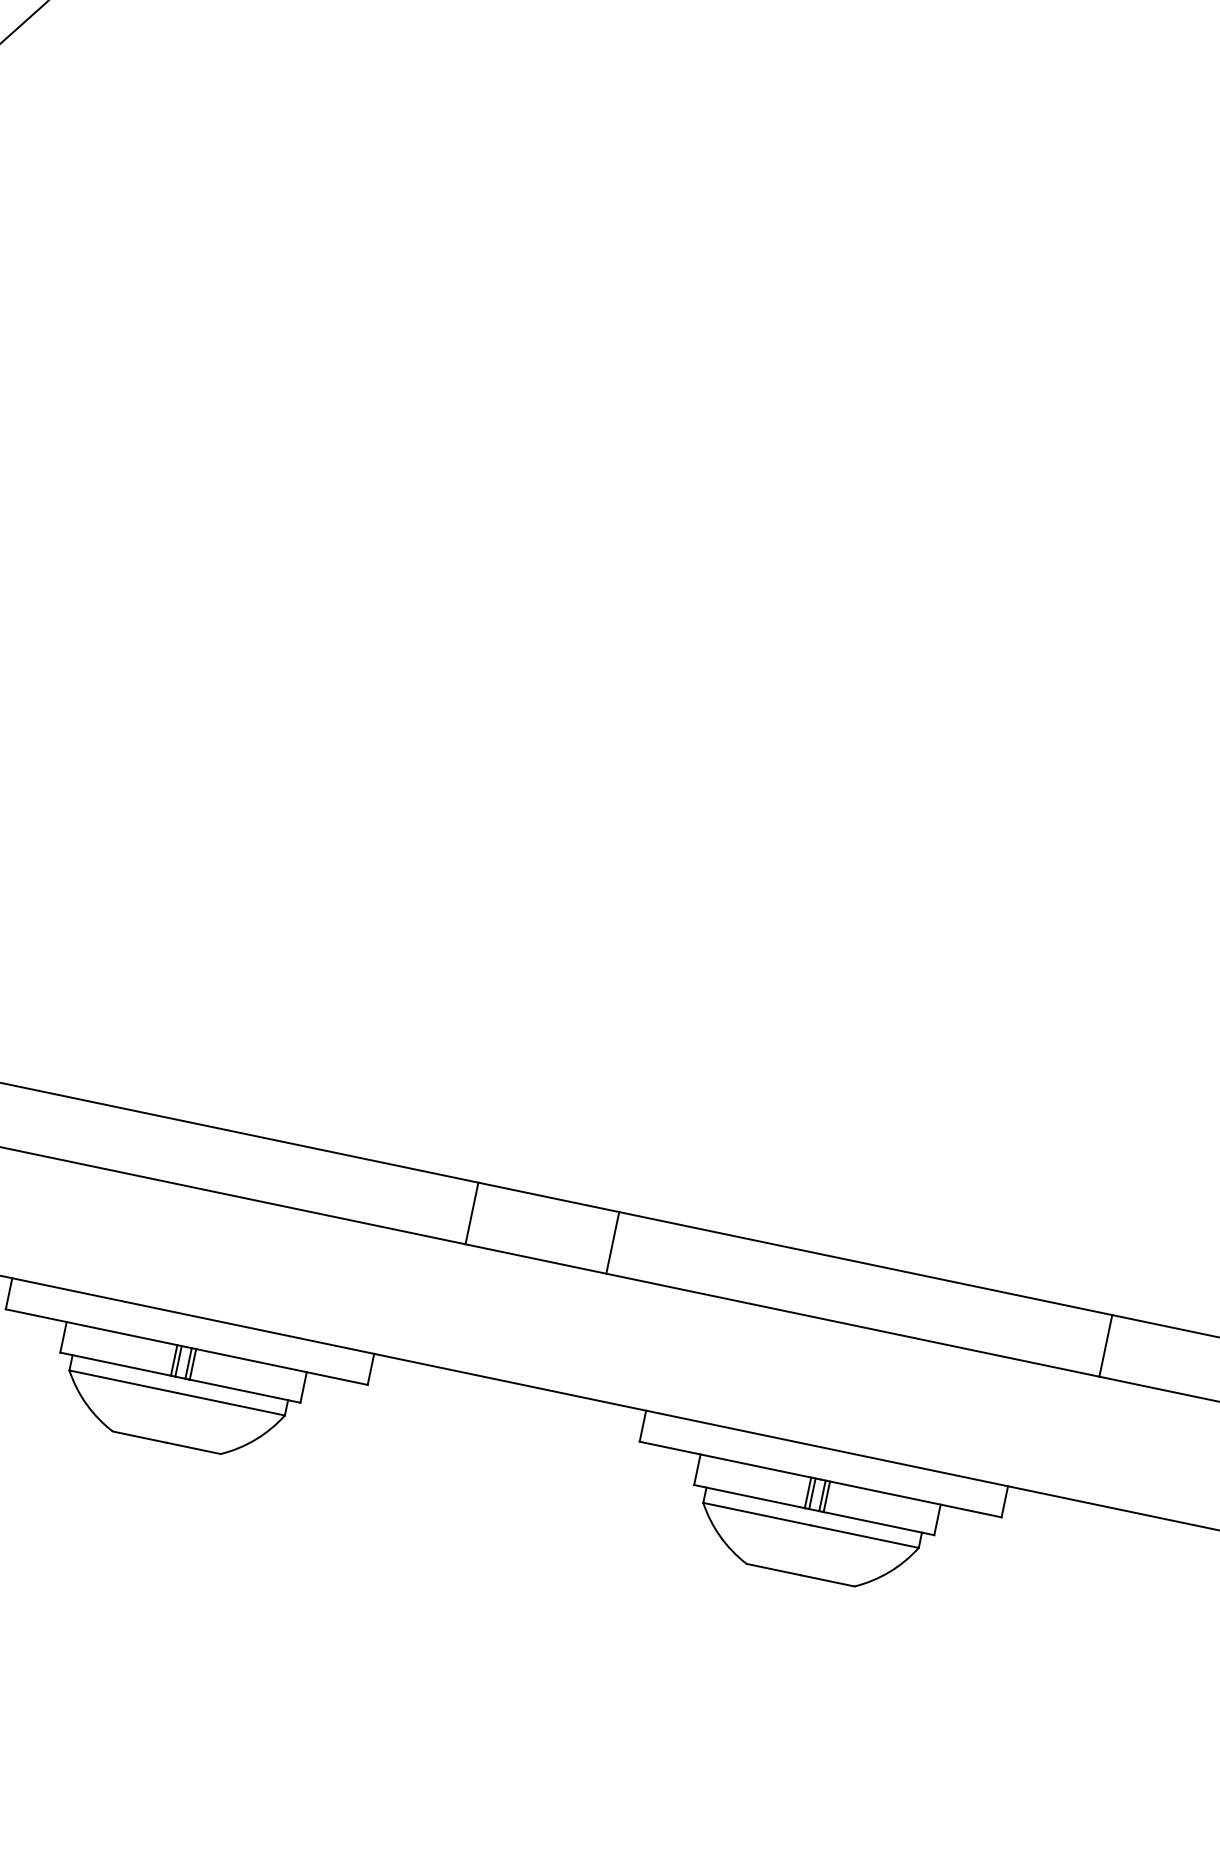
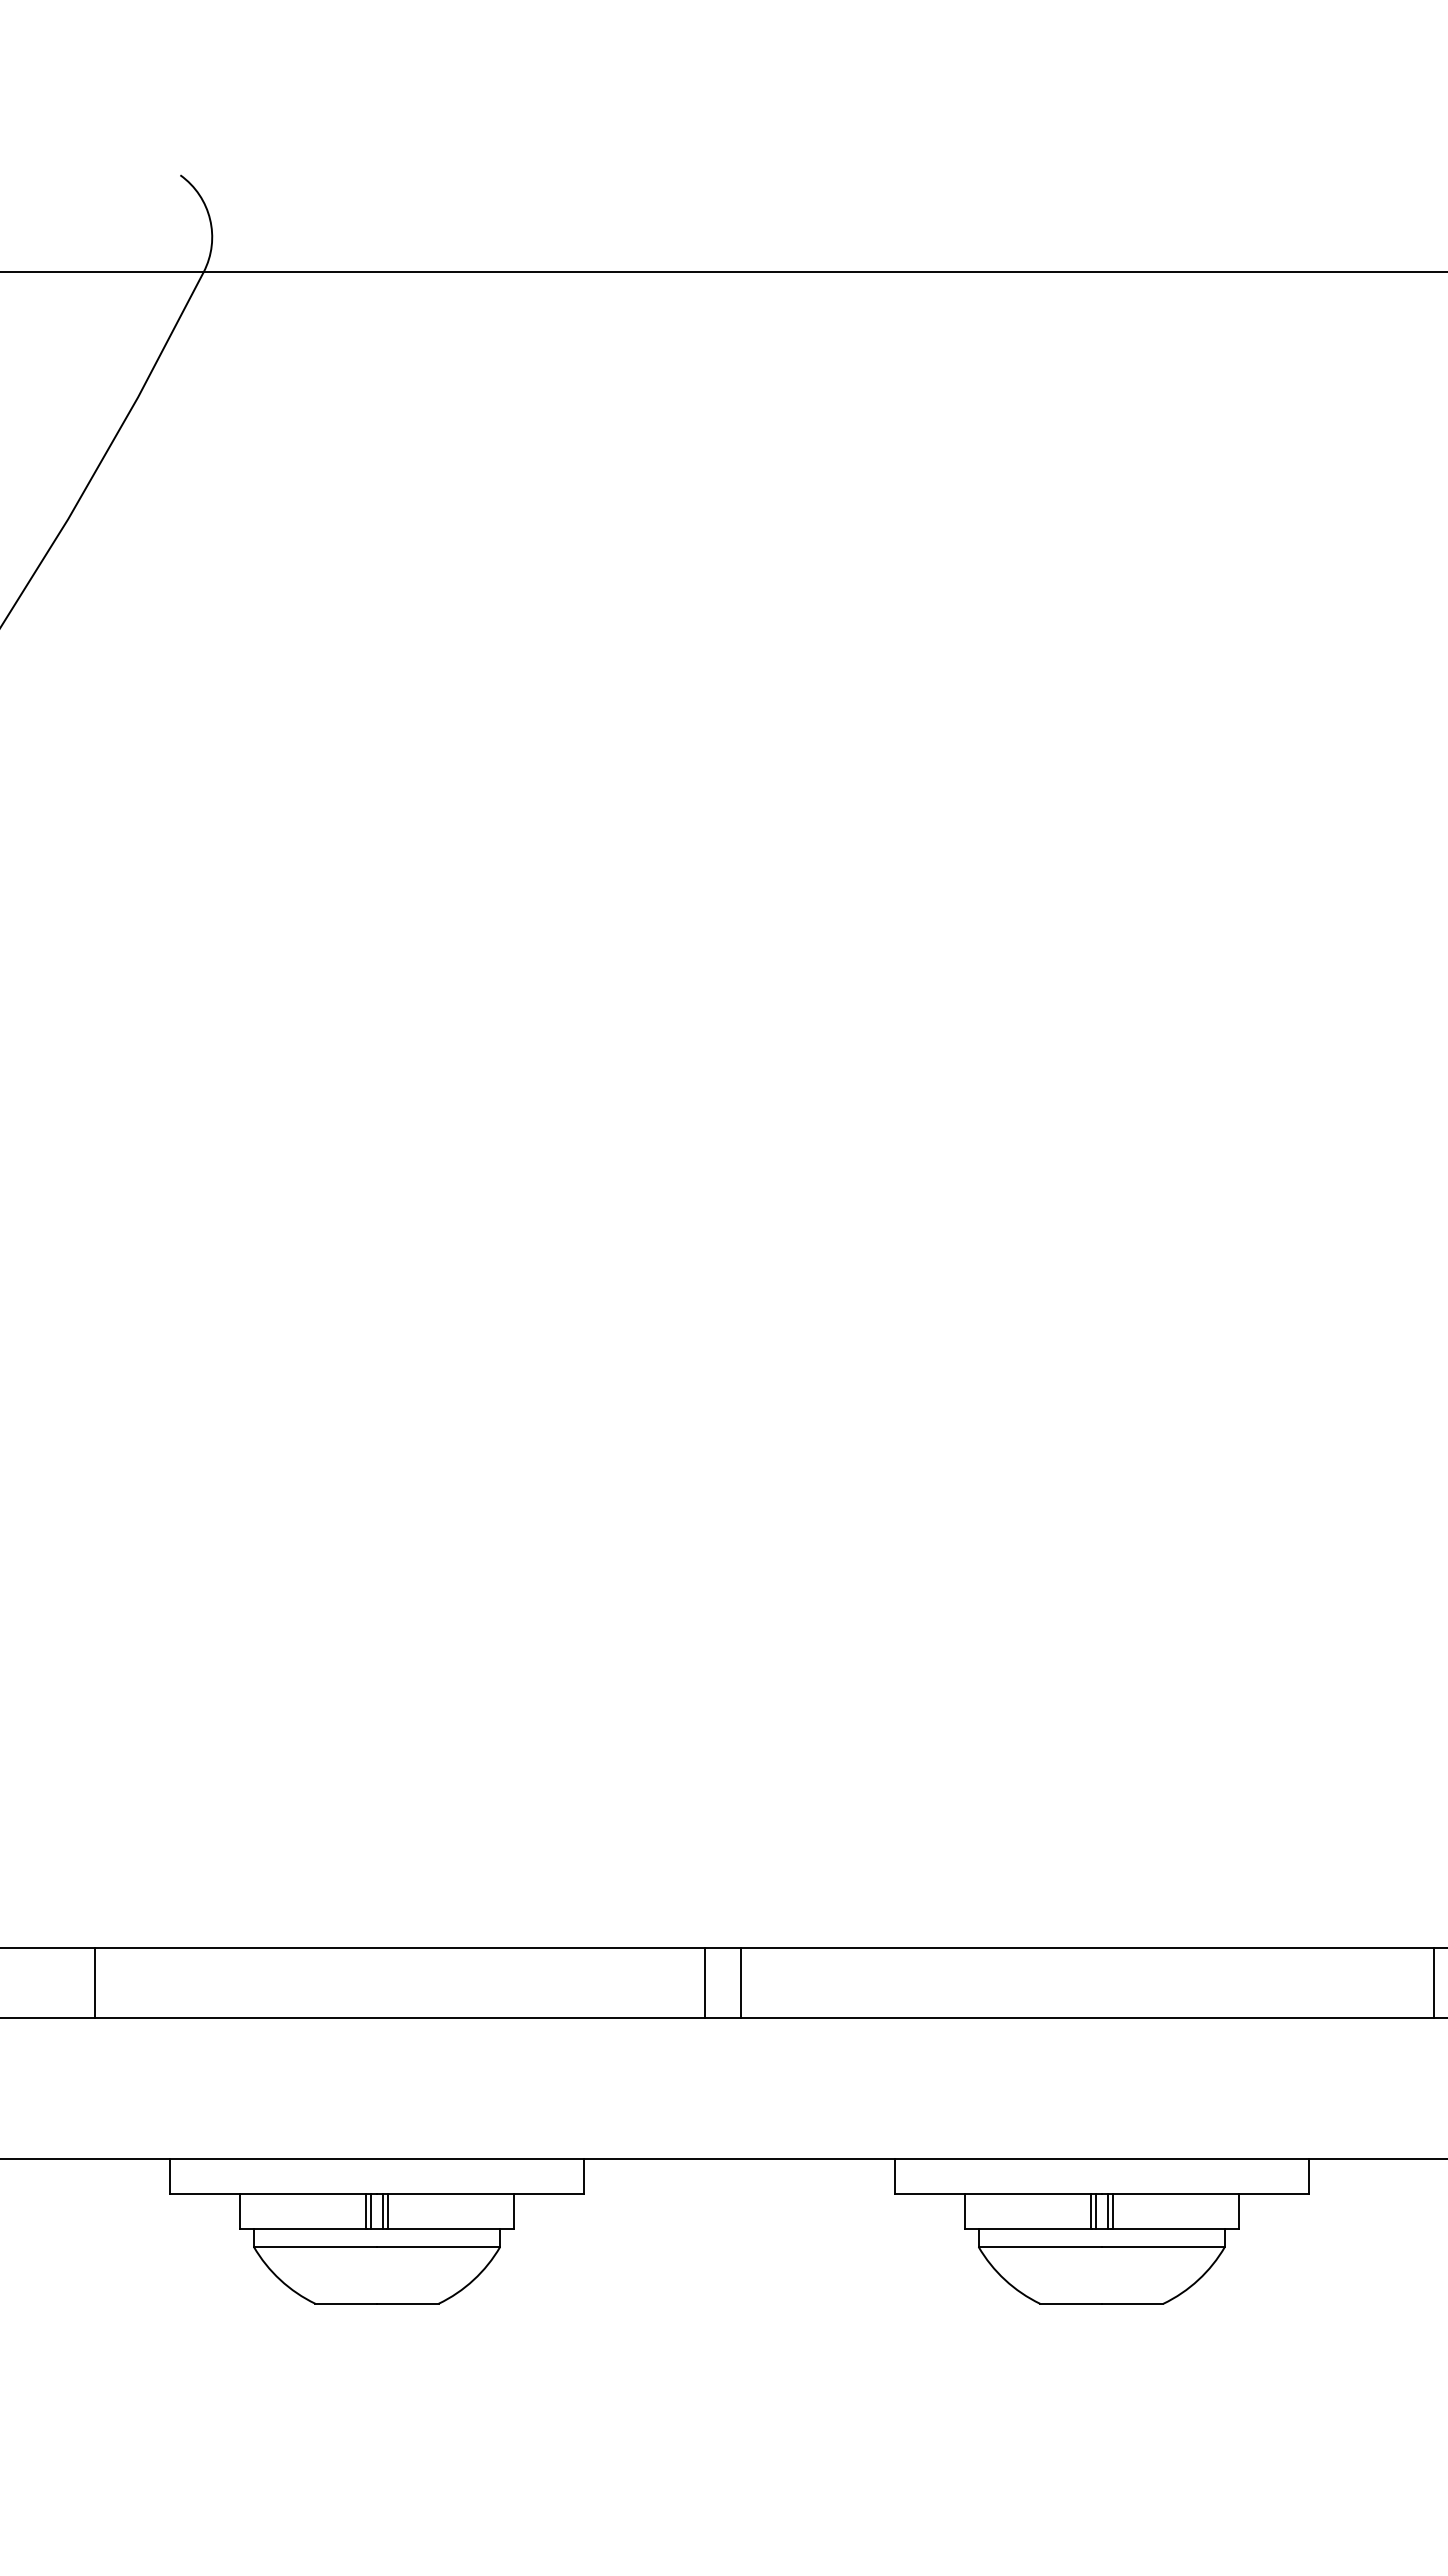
line: (471, 1213) -> (704, 1982), moved
line: (612, 1242) -> (740, 1982), moved
line: (1105, 1345) -> (1433, 1982), moved

